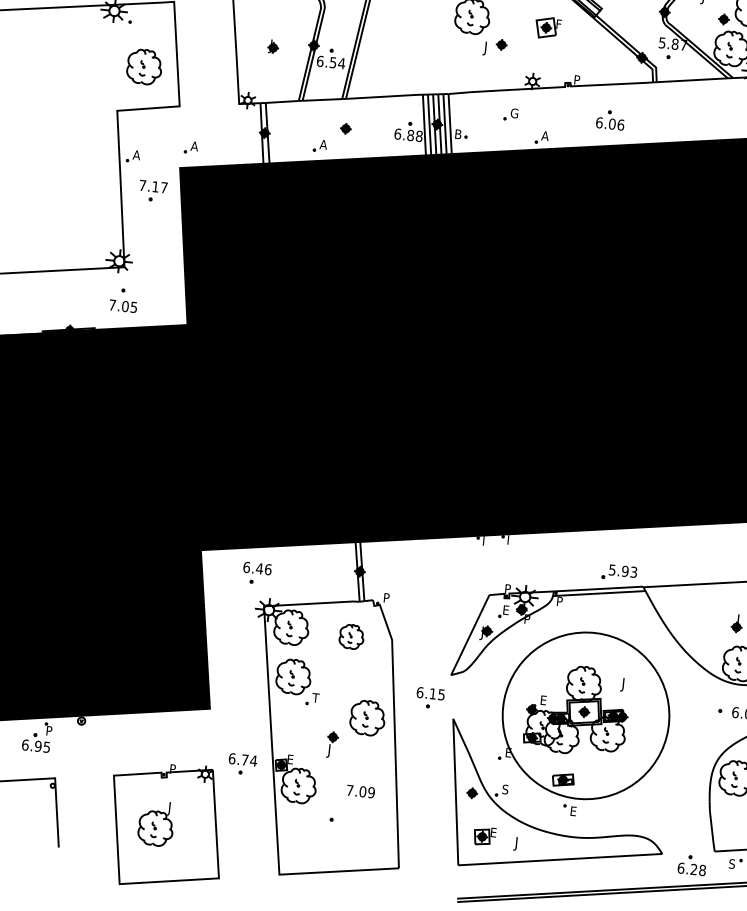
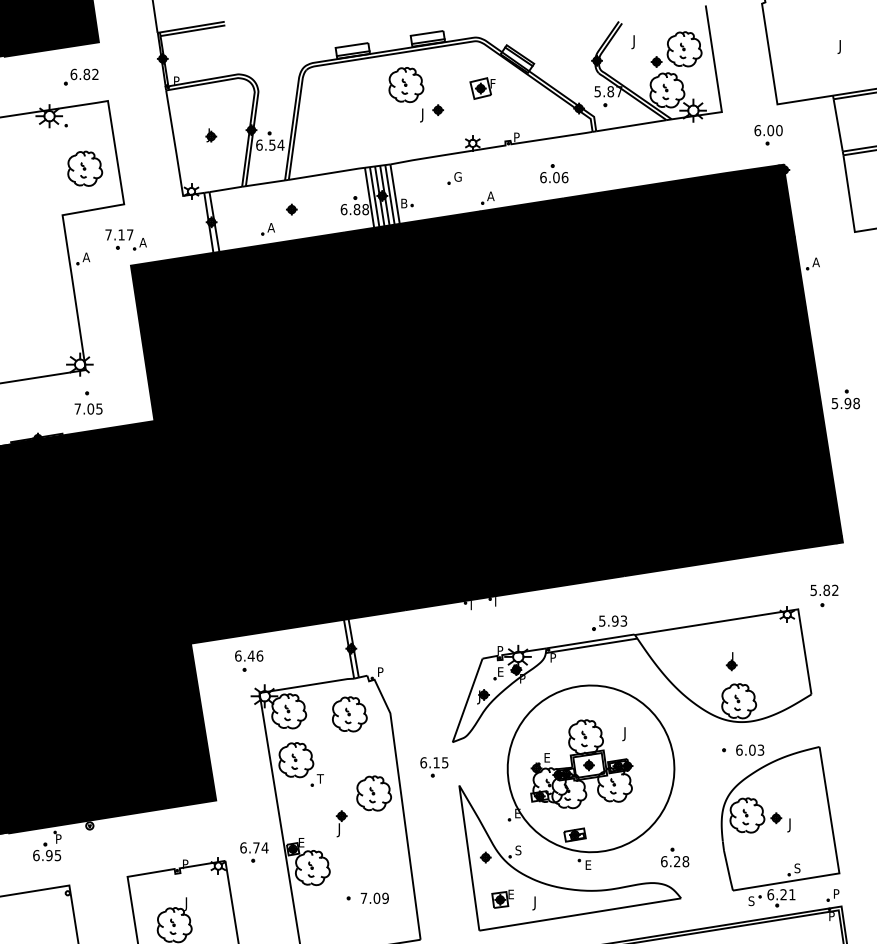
part: (153, 191) -> (119, 239), moved
part: (351, 636) -> (349, 714), size x1.43
text: (360, 790) -> (374, 897), moved
part: (692, 865) -> (675, 857), moved

